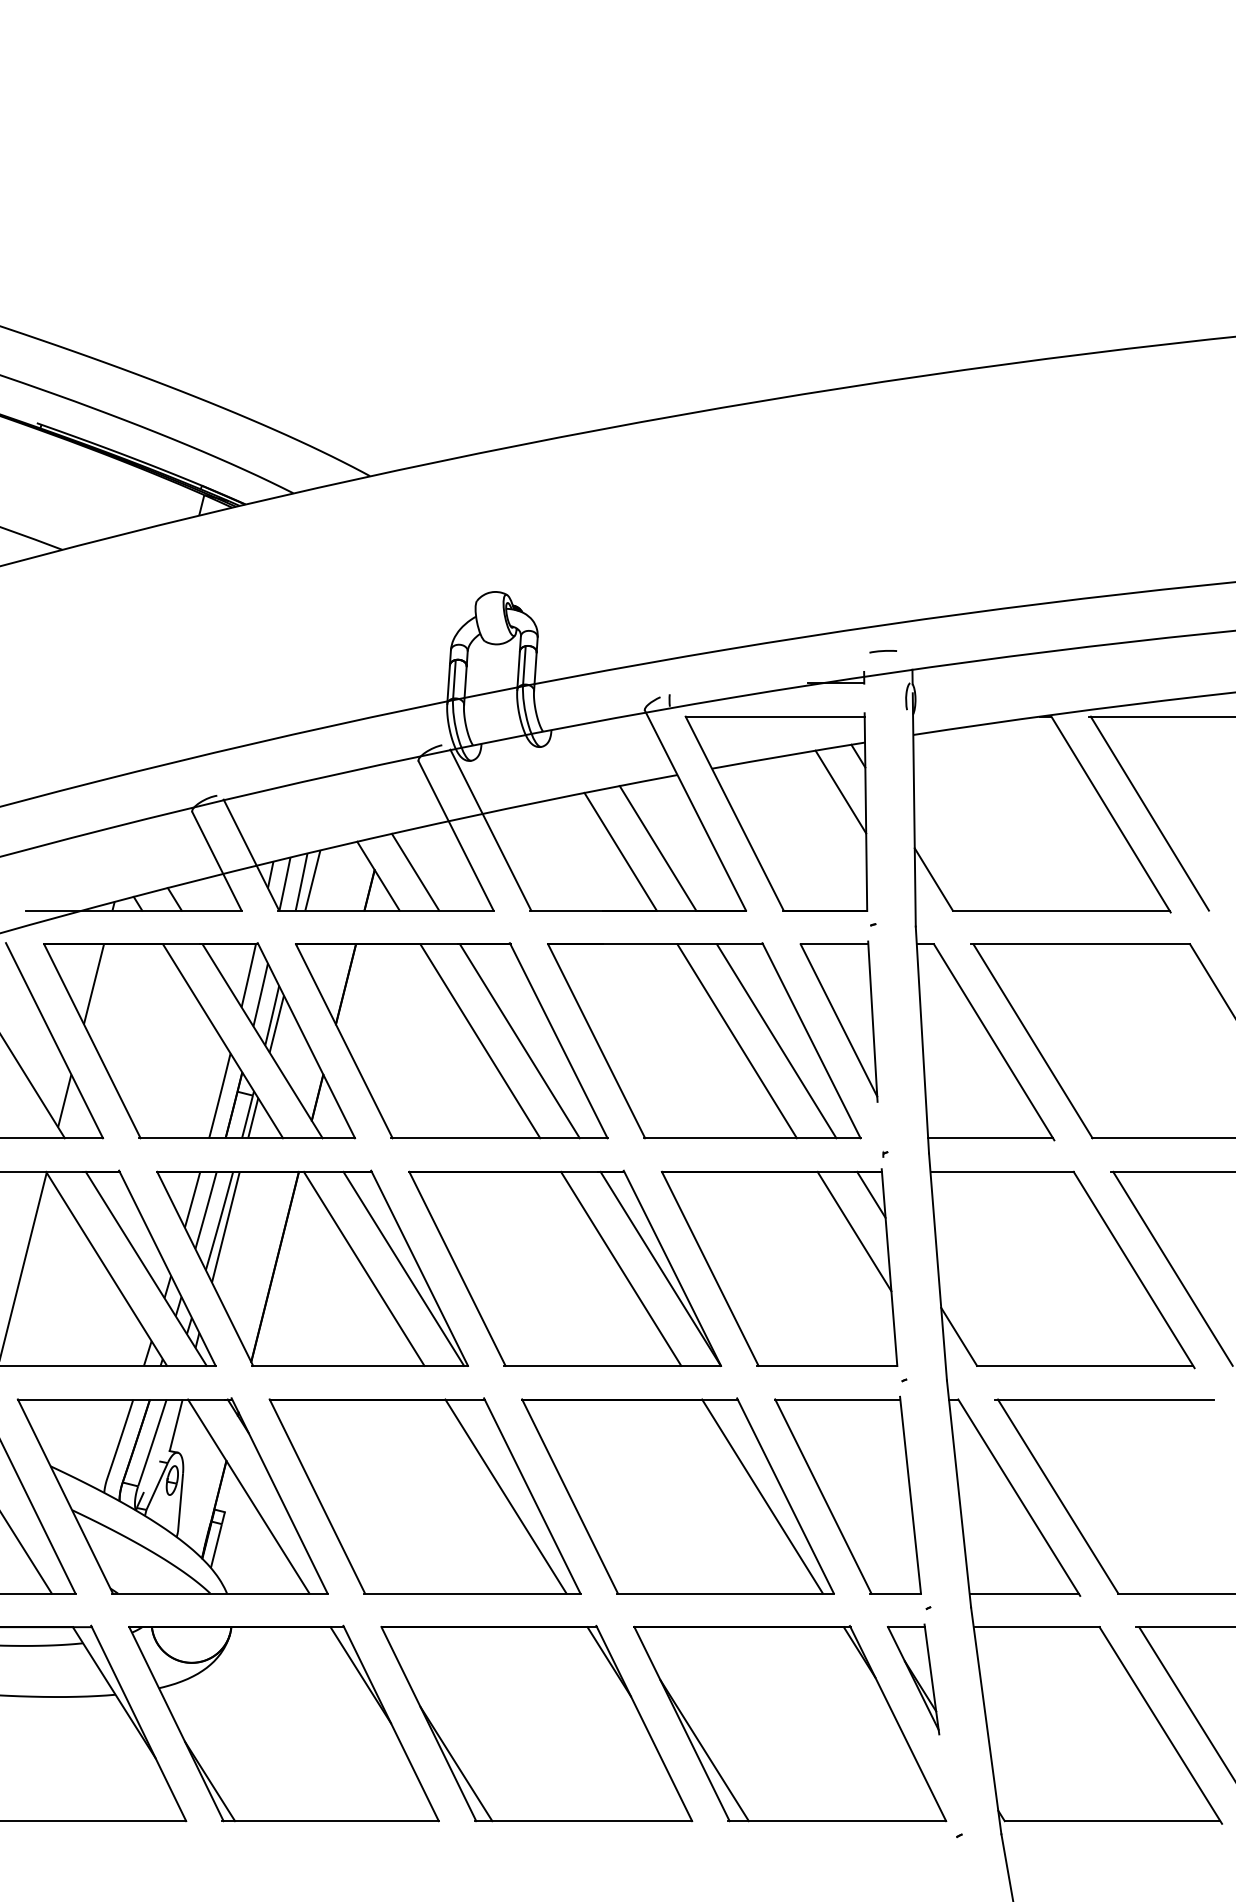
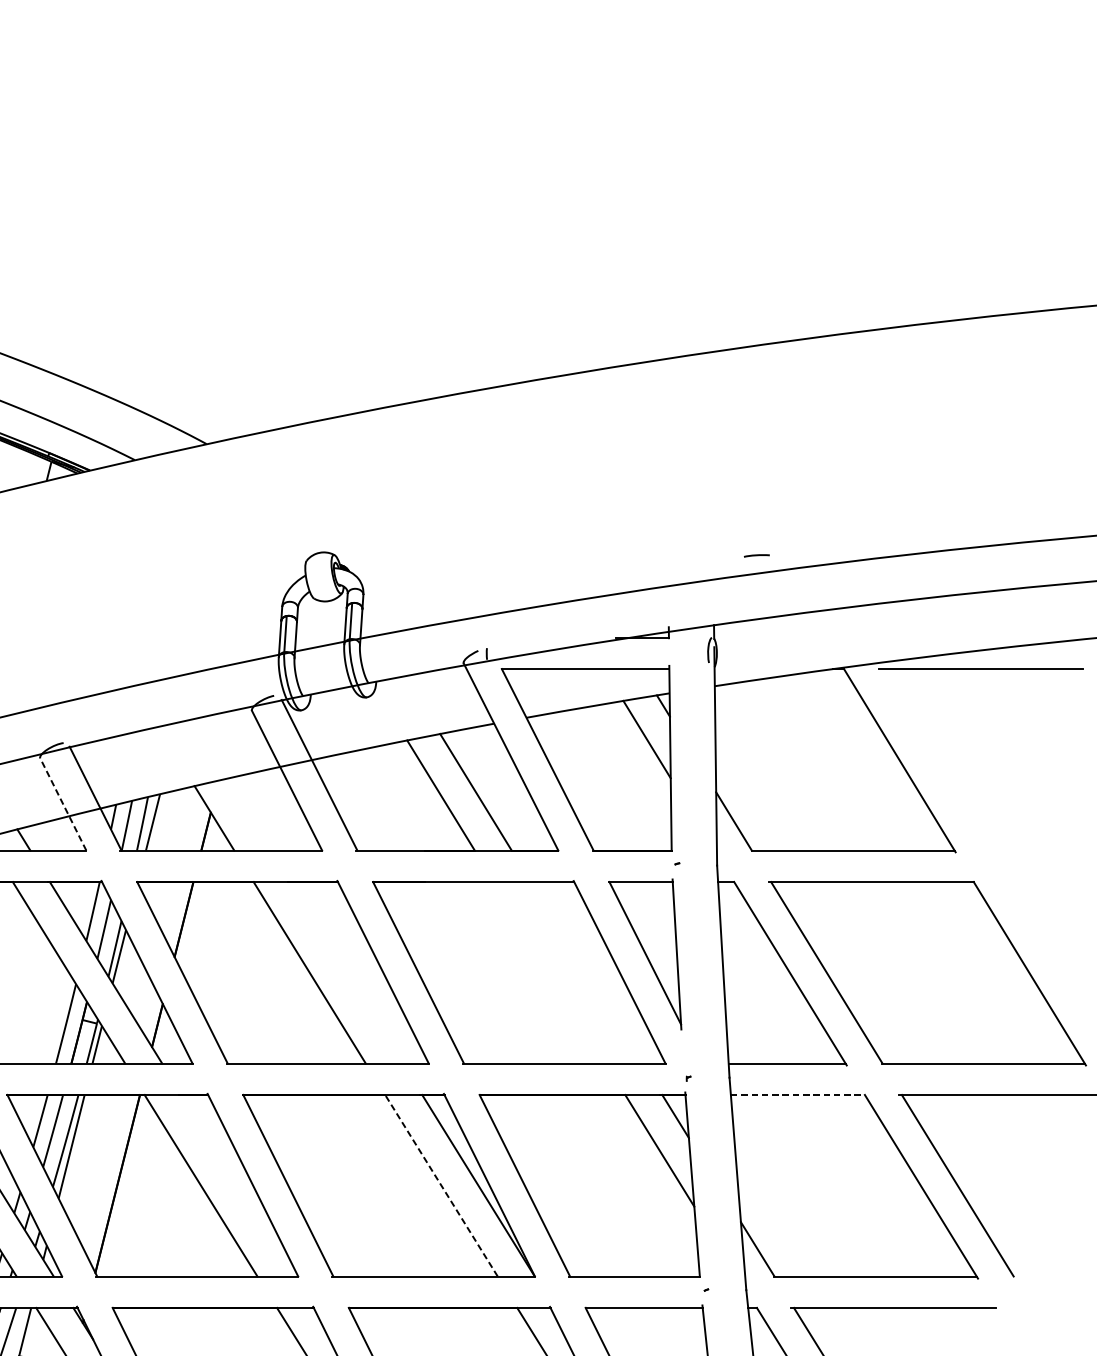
line: (883, 651) -> (757, 555), moved
line: (1149, 813) -> (935, 759), removed
line: (216, 860) -> (62, 803), solid -> dashed
line: (415, 871) -> (249, 813), removed
line: (519, 1041) -> (346, 973), removed
line: (736, 1041) -> (549, 973), removed
line: (776, 1041) -> (586, 973), removed
line: (1002, 1171) -> (798, 1094), solid -> dashed
line: (403, 1268) -> (237, 1185), removed
line: (620, 1268) -> (440, 1185), solid -> dashed

